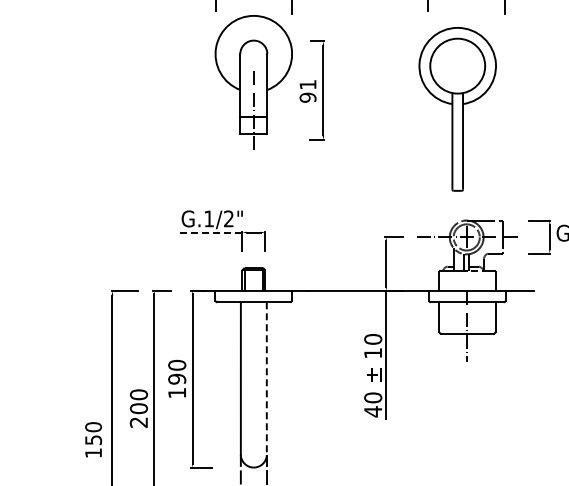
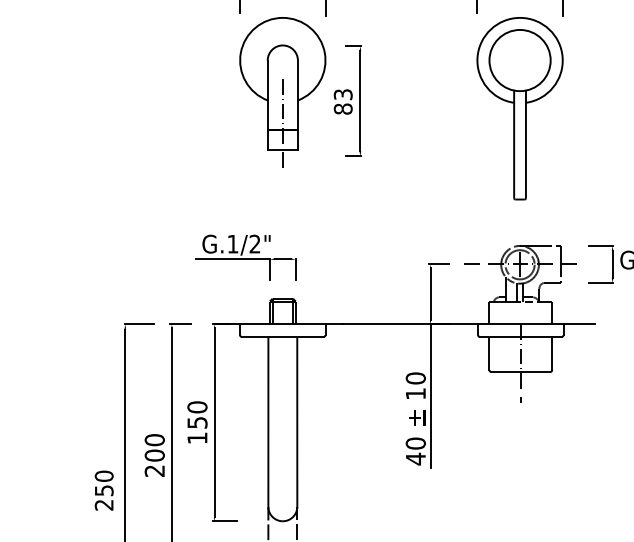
text: (307, 91) -> (342, 102), 91 -> 83
part: (457, 109) -> (519, 108), moved
line: (208, 232) -> (232, 259), dashed -> solid
text: (177, 378) -> (197, 422), 190 -> 150
line: (266, 379) -> (296, 423), dashed -> solid
text: (93, 453) -> (104, 505), 150 -> 250

